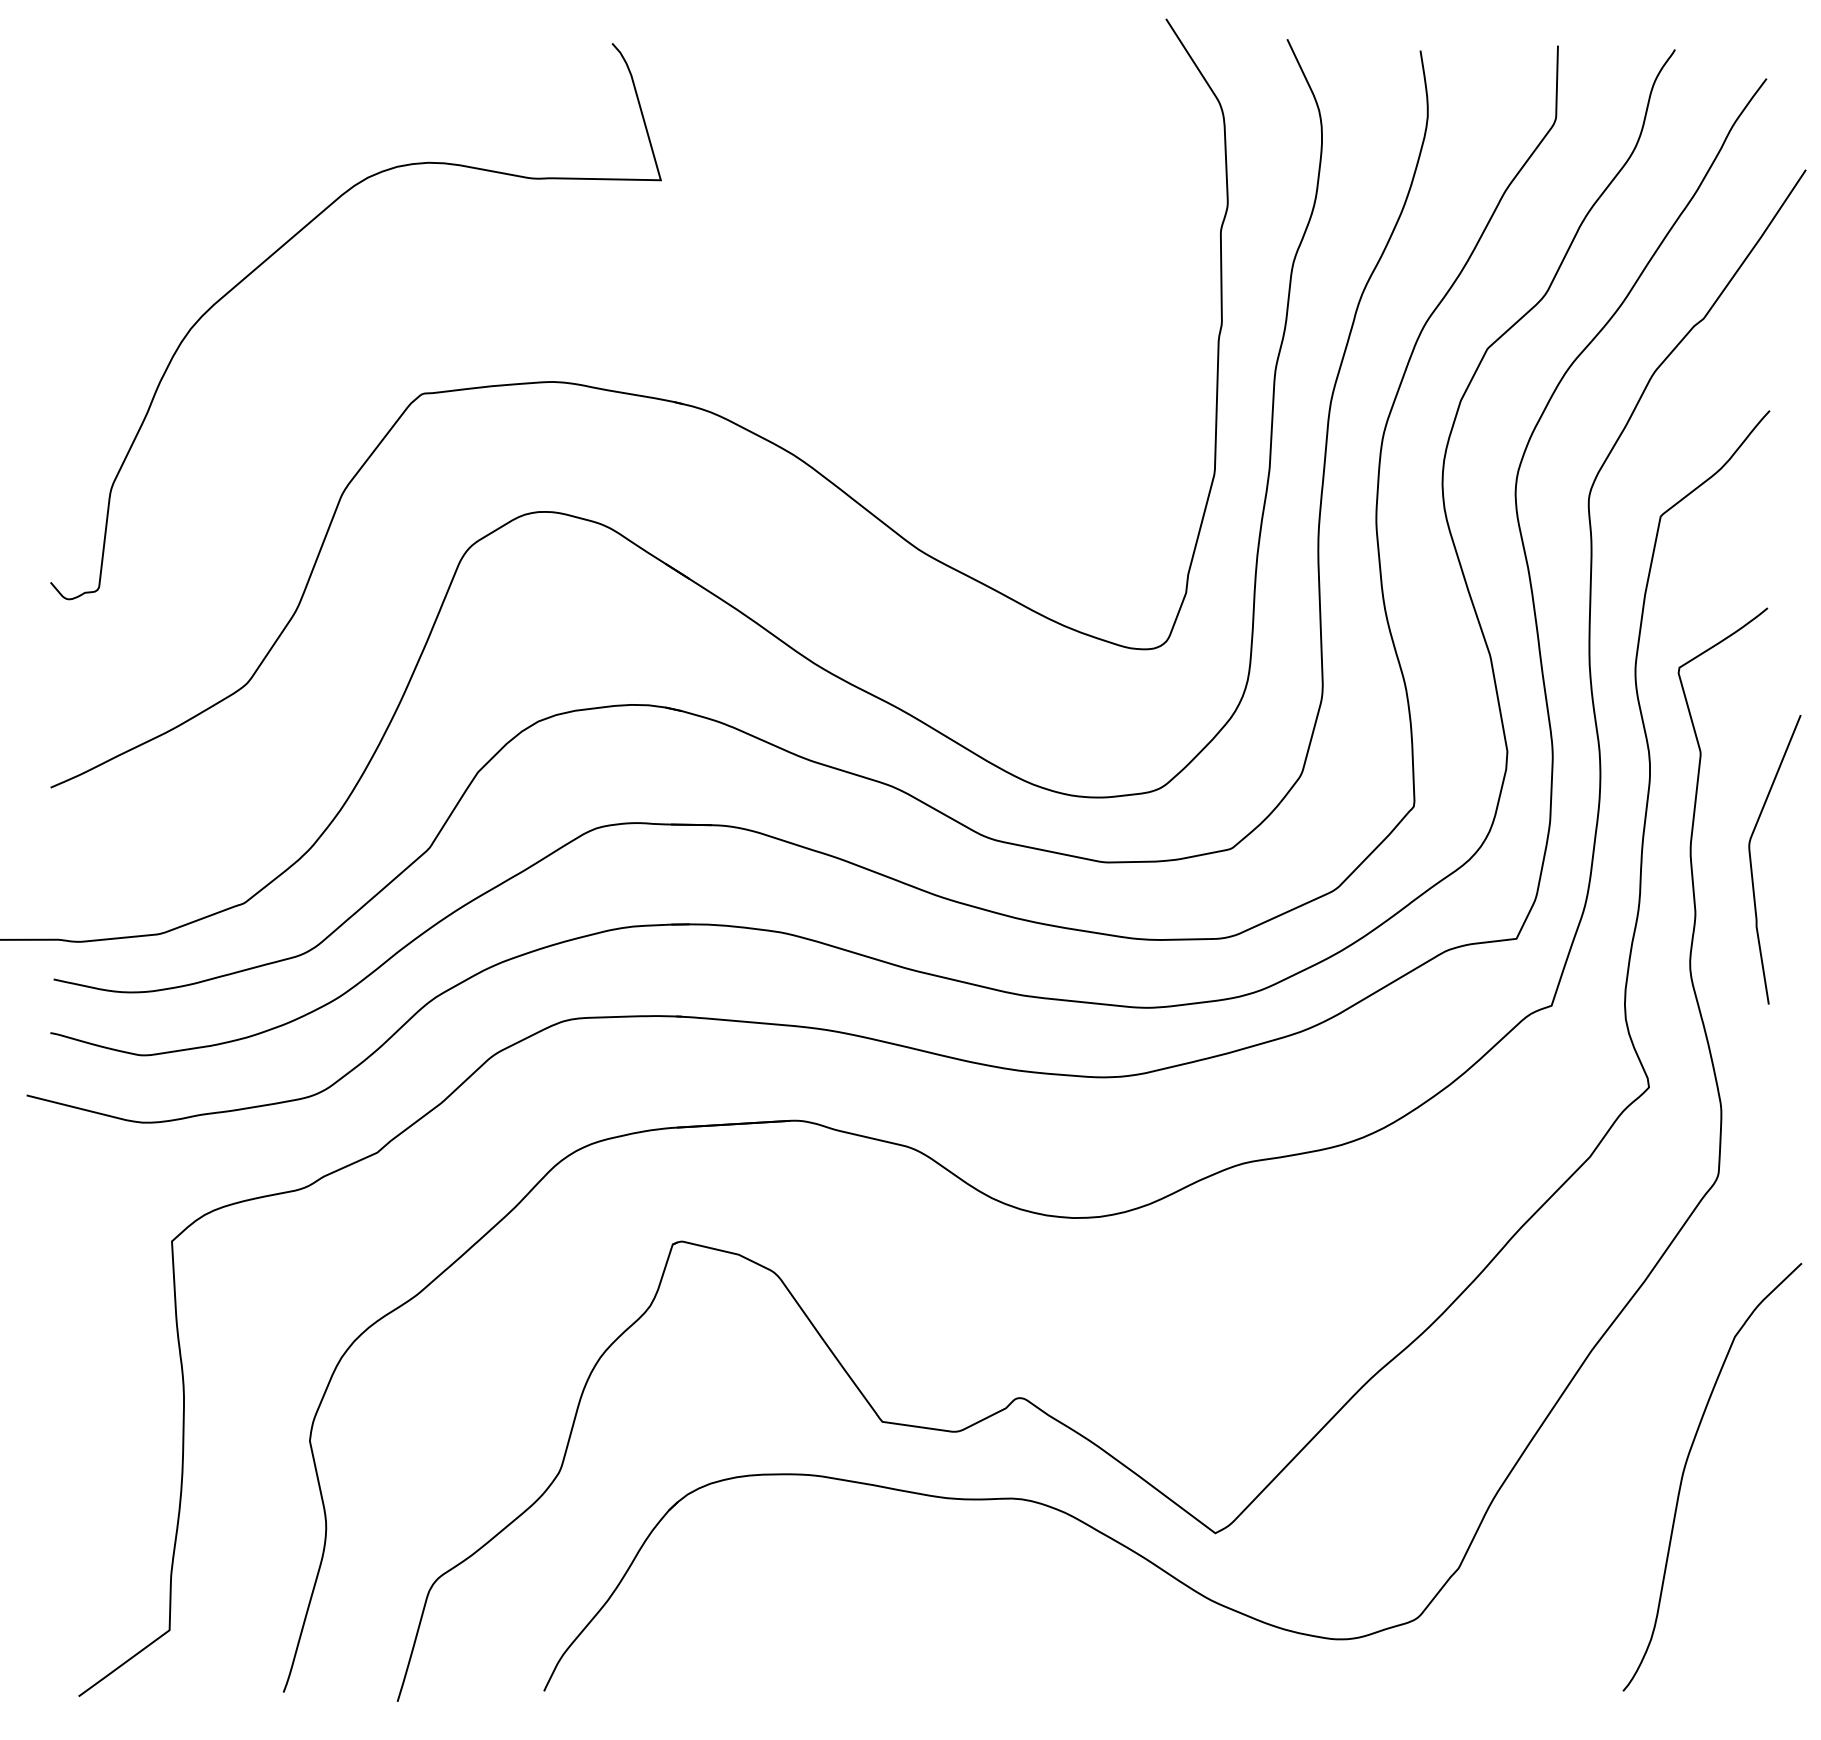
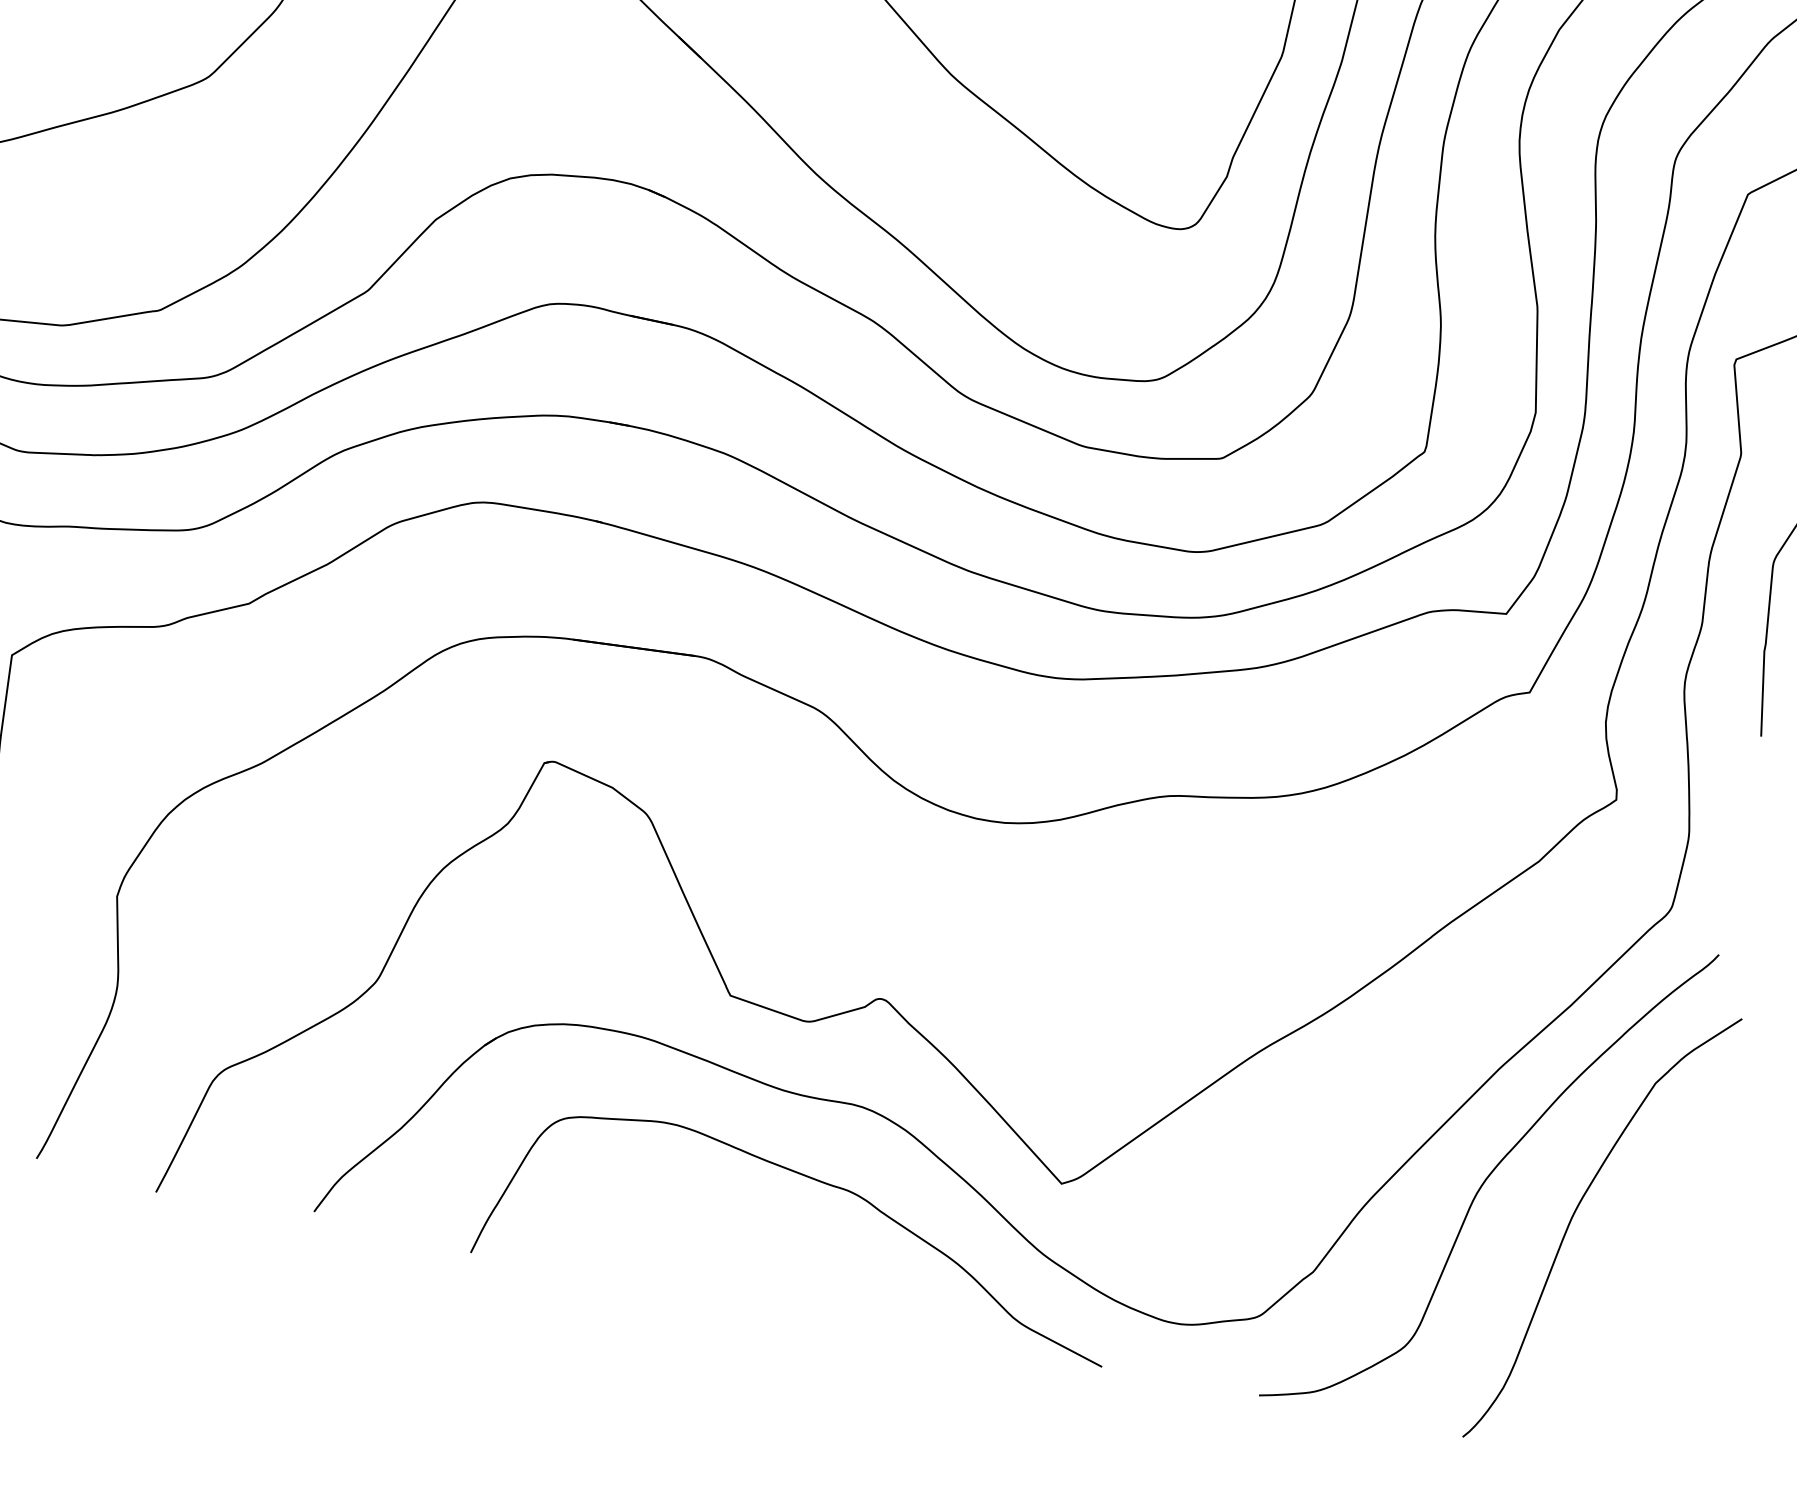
curve: (1600, 1449) -> (1489, 1175), added
curve: (998, 1575) -> (821, 1183), added

